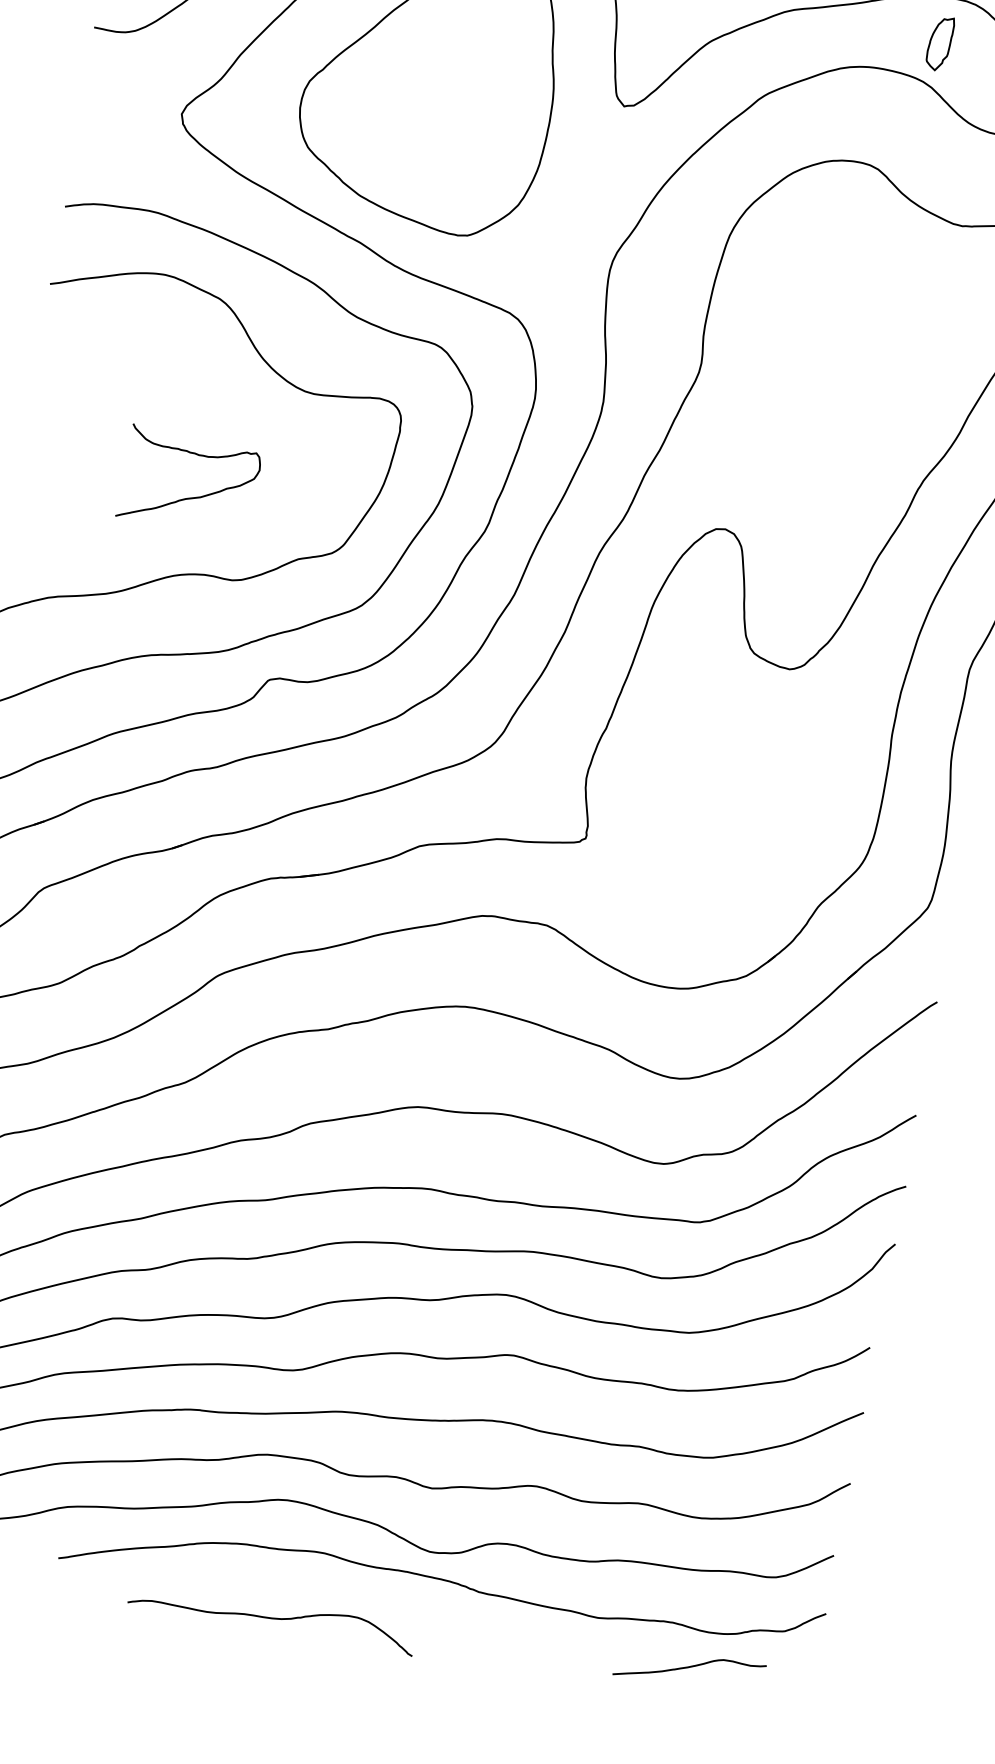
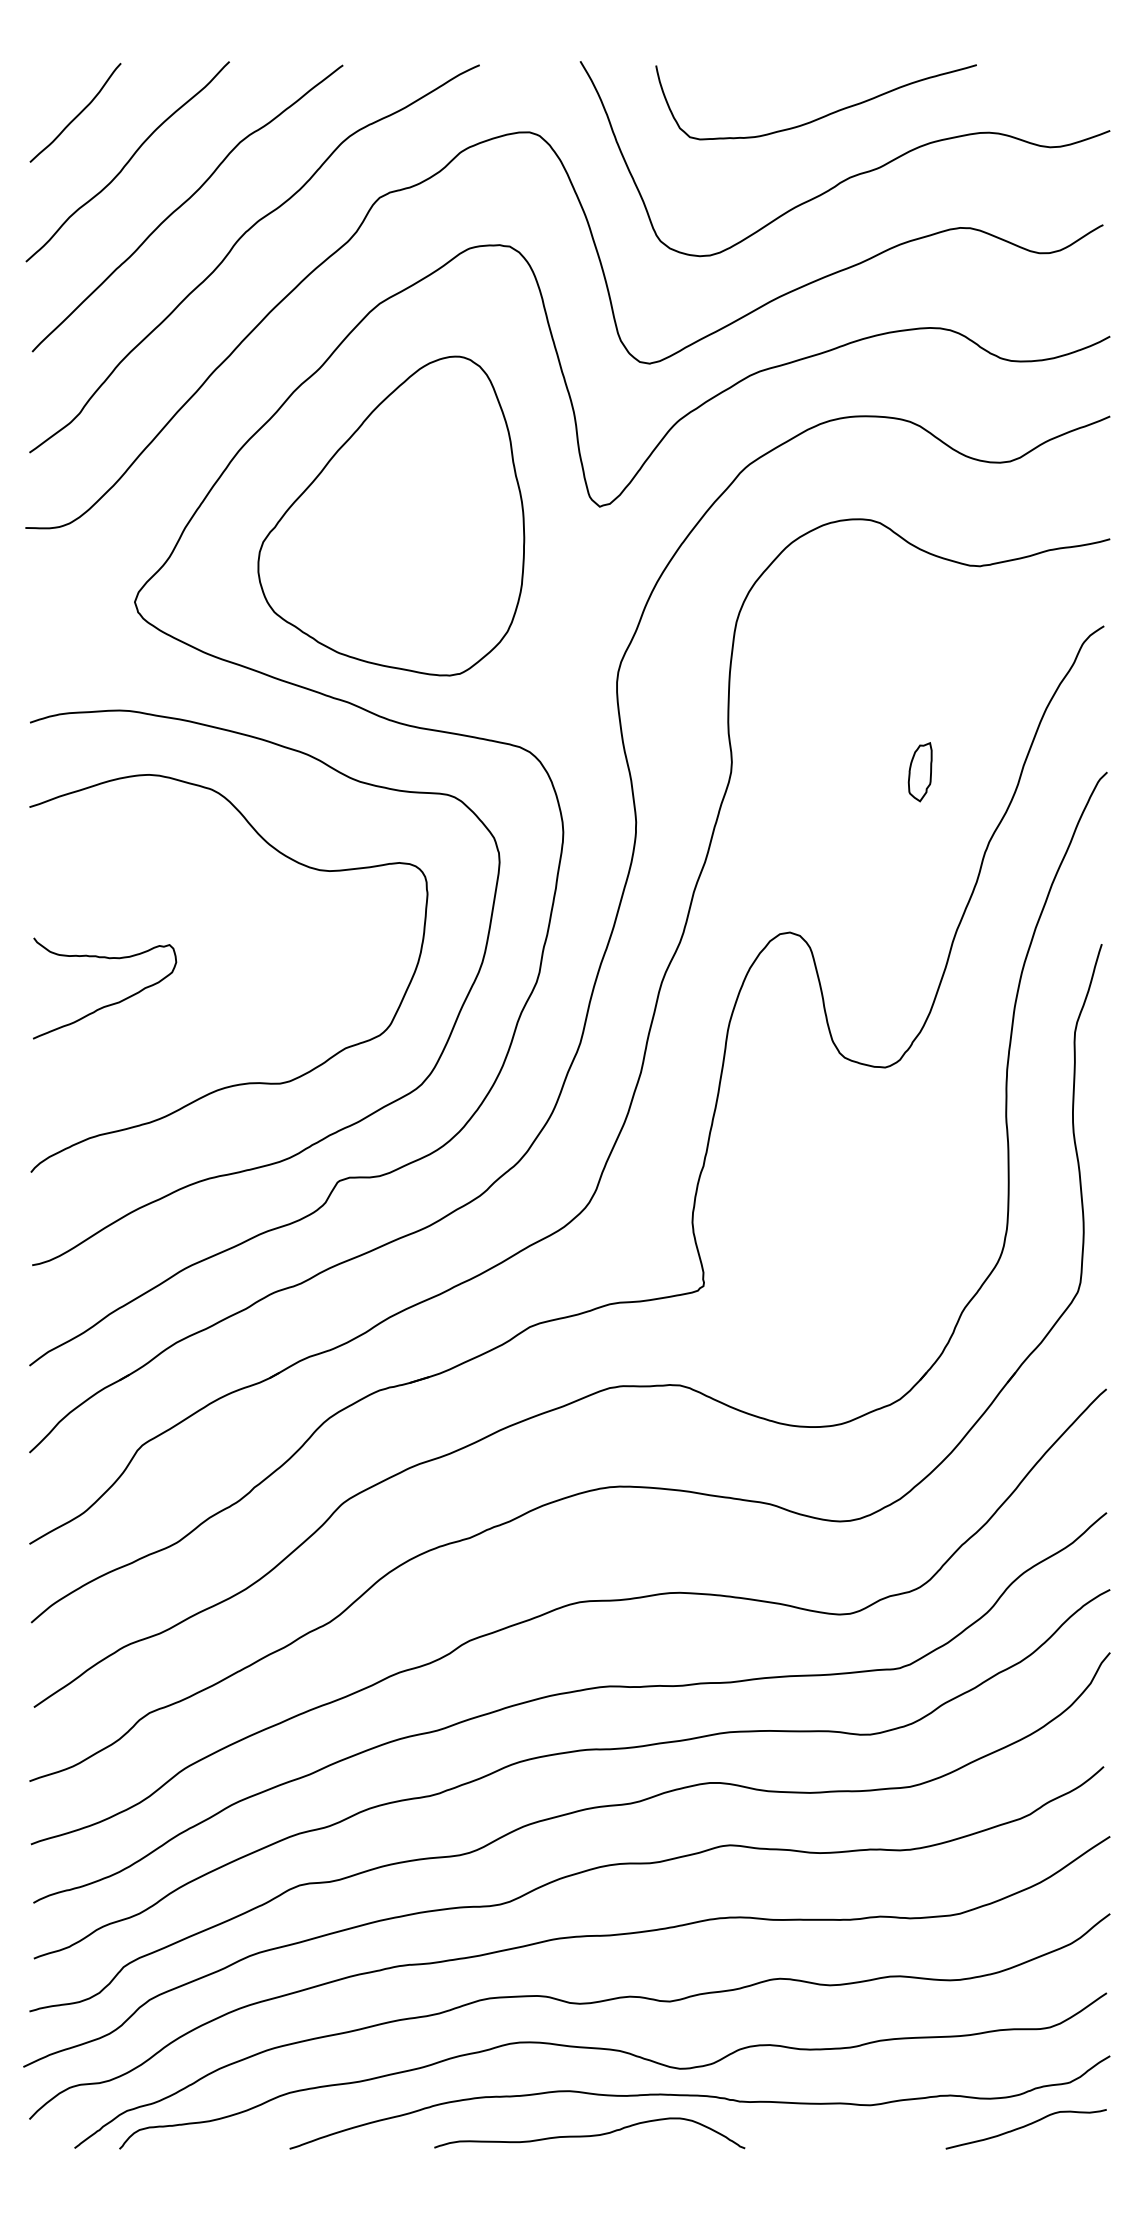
part: (939, 43) -> (919, 772), moved
curve: (193, 497) -> (111, 1003), moved
curve: (271, 1617) -> (589, 2135), moved
curve: (688, 1668) -> (1024, 2127), moved

